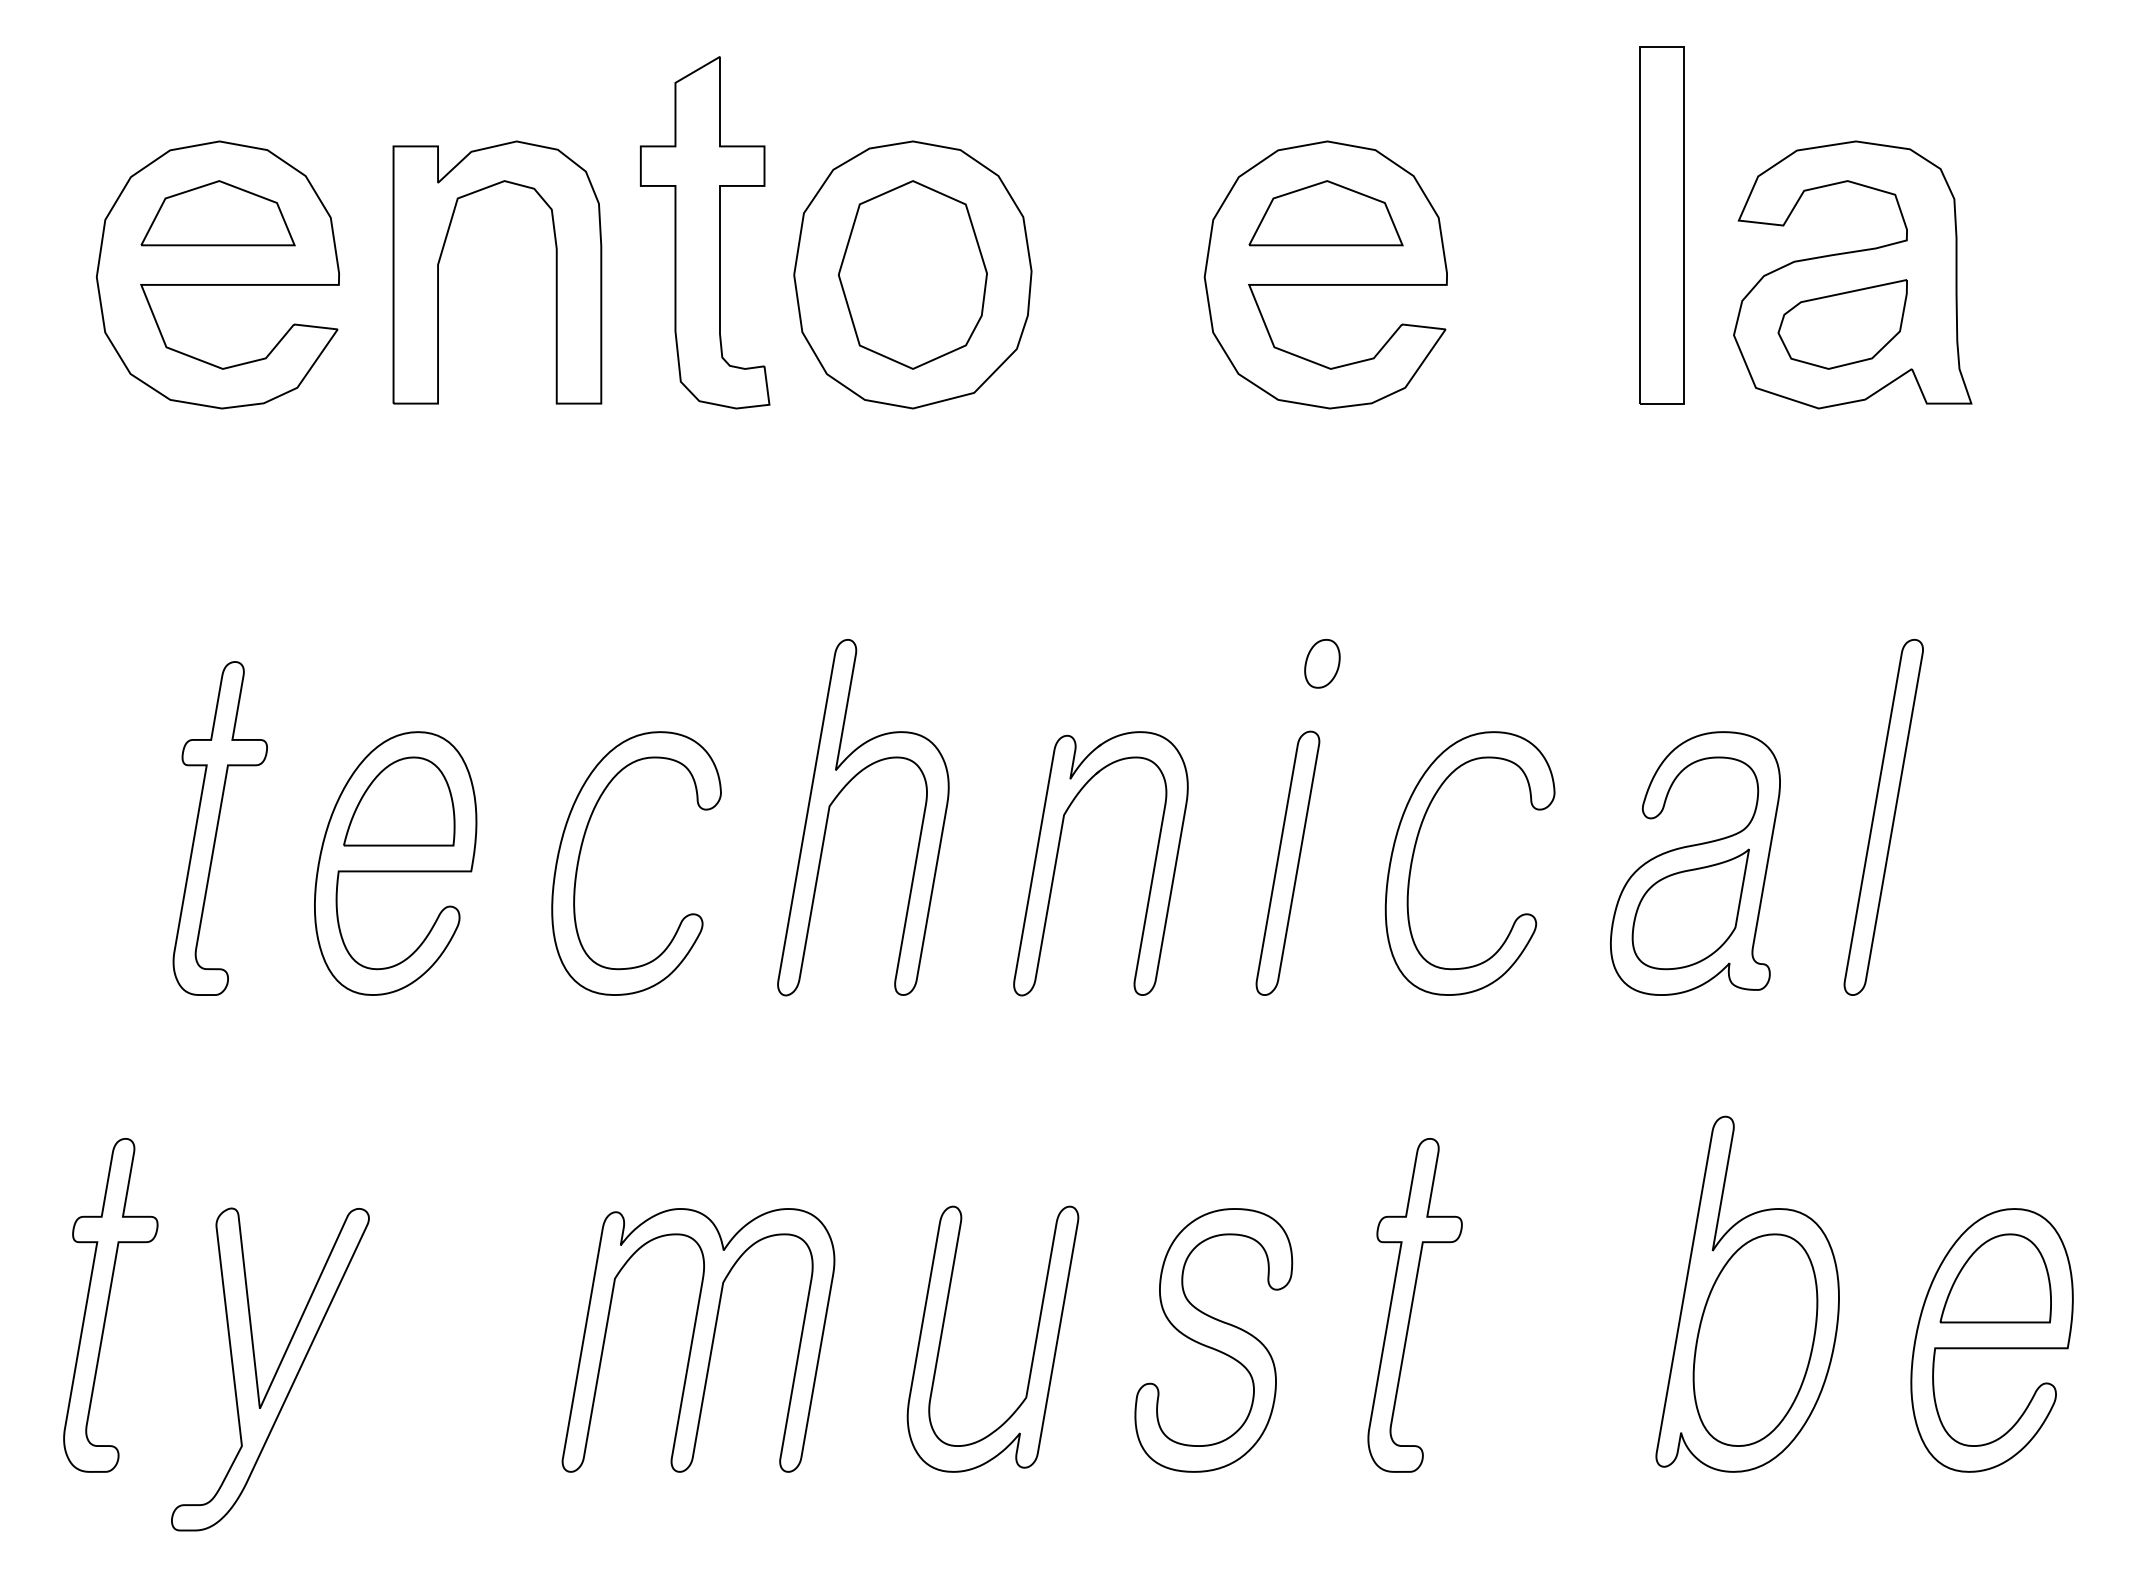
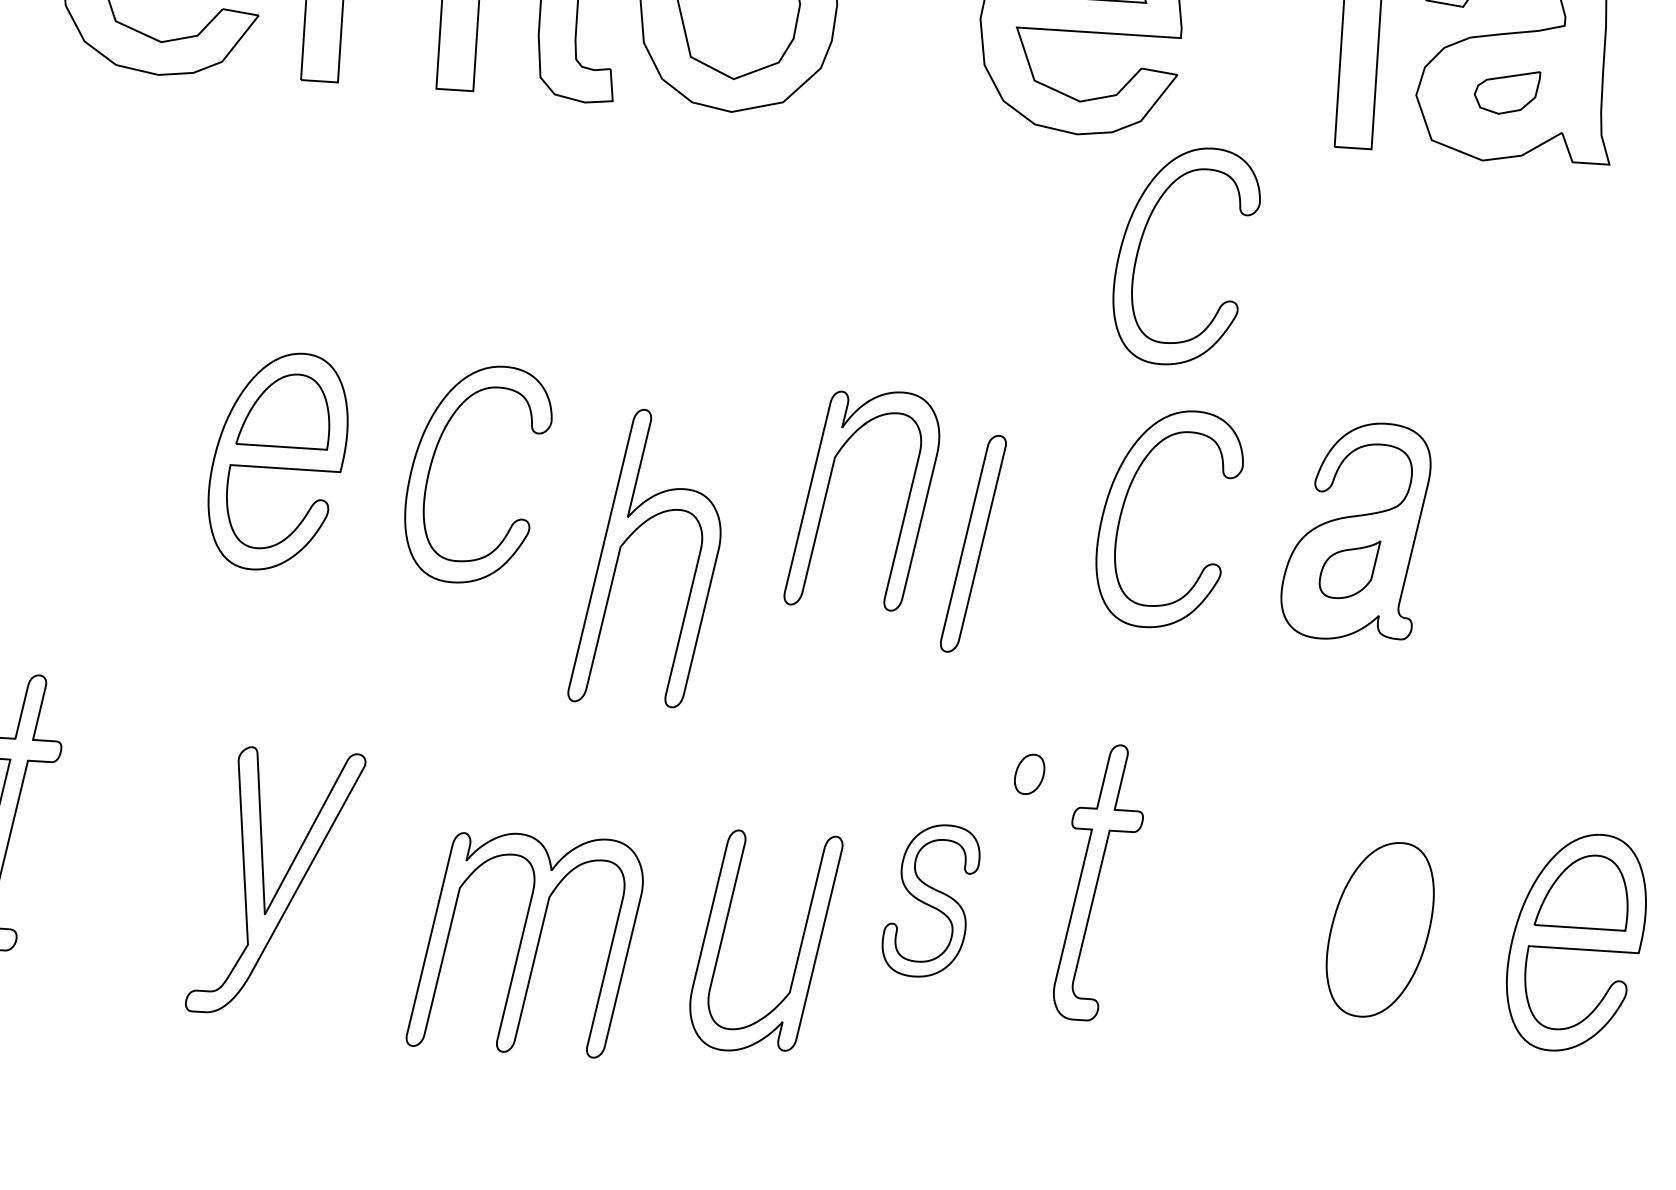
part: (1842, 324) -> (1506, 92), size x0.6
part: (1414, 537) -> (1140, 245), added
part: (1322, 663) -> (1029, 774), moved
part: (837, 797) -> (627, 539), moved
part: (1883, 817) -> (1514, 503), removed
part: (219, 828) -> (133, 423), removed
part: (1287, 862) -> (973, 543), moved
part: (1690, 909) -> (1349, 569), size x0.6
part: (1747, 1293) -> (1376, 890), removed
part: (698, 1340) -> (525, 943), moved
part: (1213, 1340) -> (930, 900), size x0.7
part: (1033, 1348) -> (798, 952), moved
part: (270, 1369) -> (275, 882), moved

